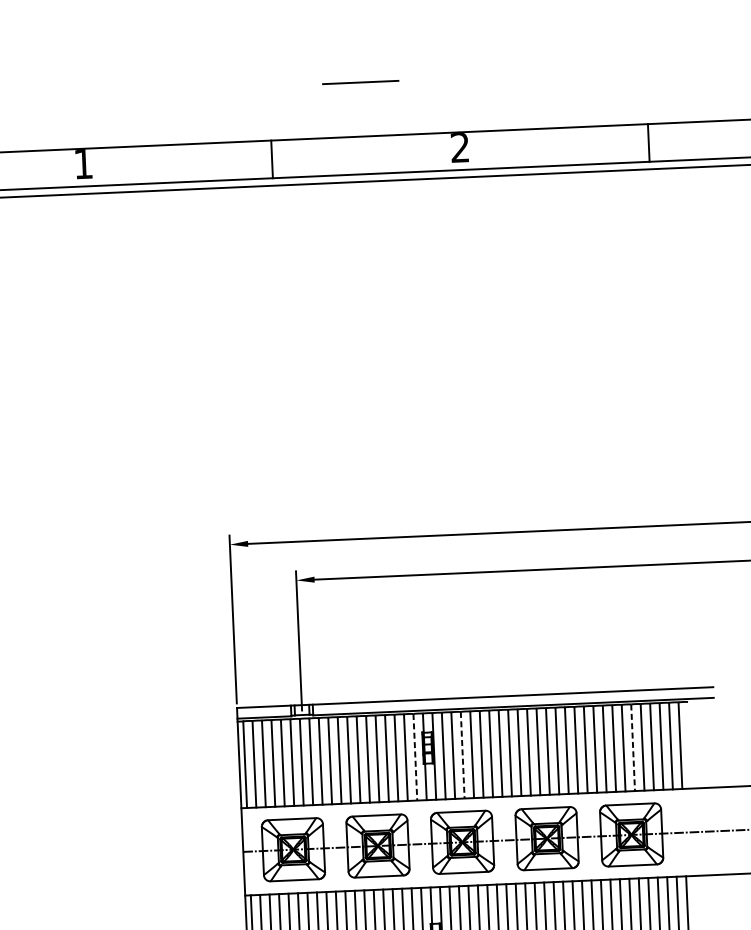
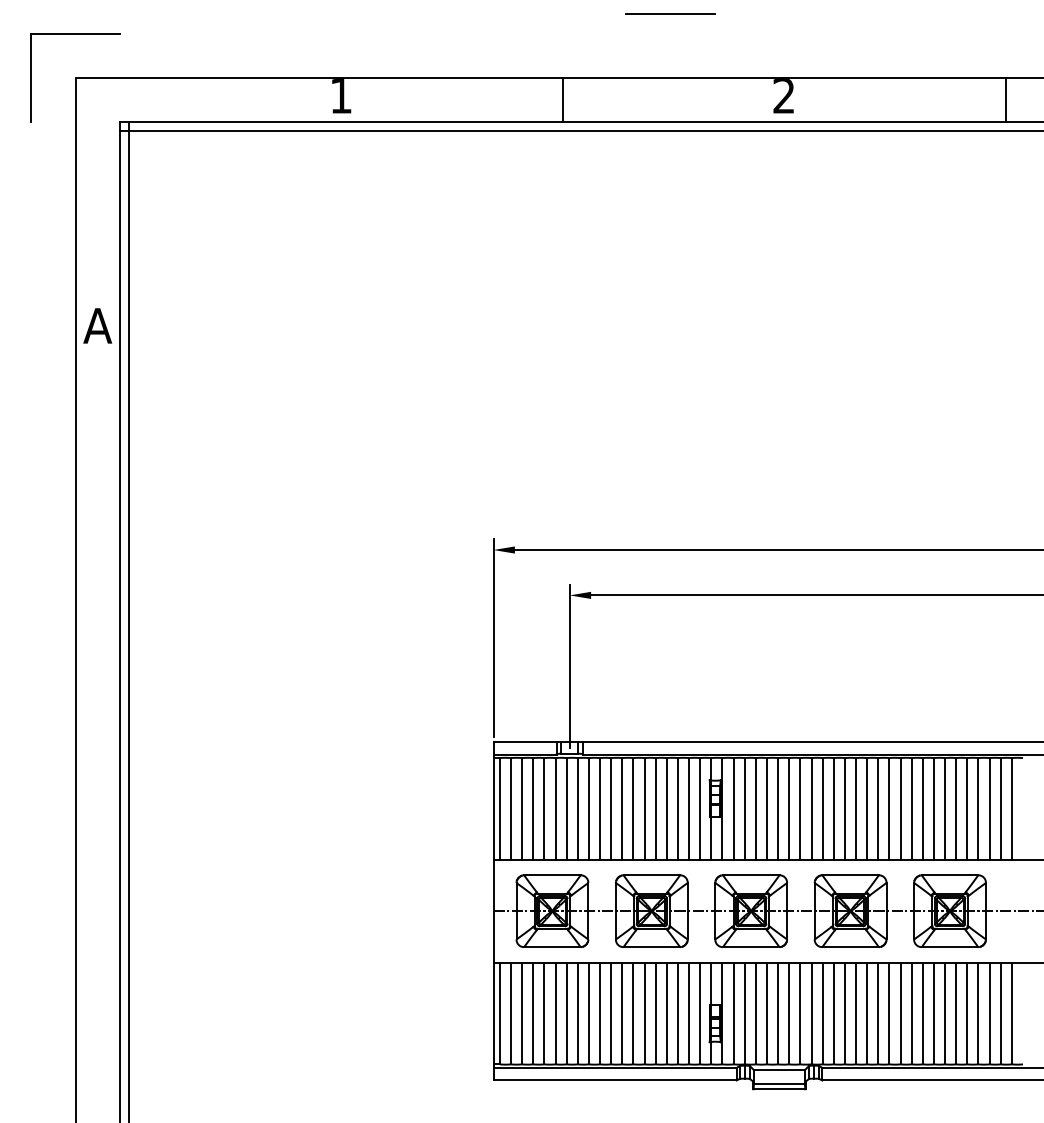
line: (633, 748) -> (956, 809), dashed -> solid
line: (462, 755) -> (755, 809), dashed -> solid
line: (415, 757) -> (700, 809), dashed -> solid

